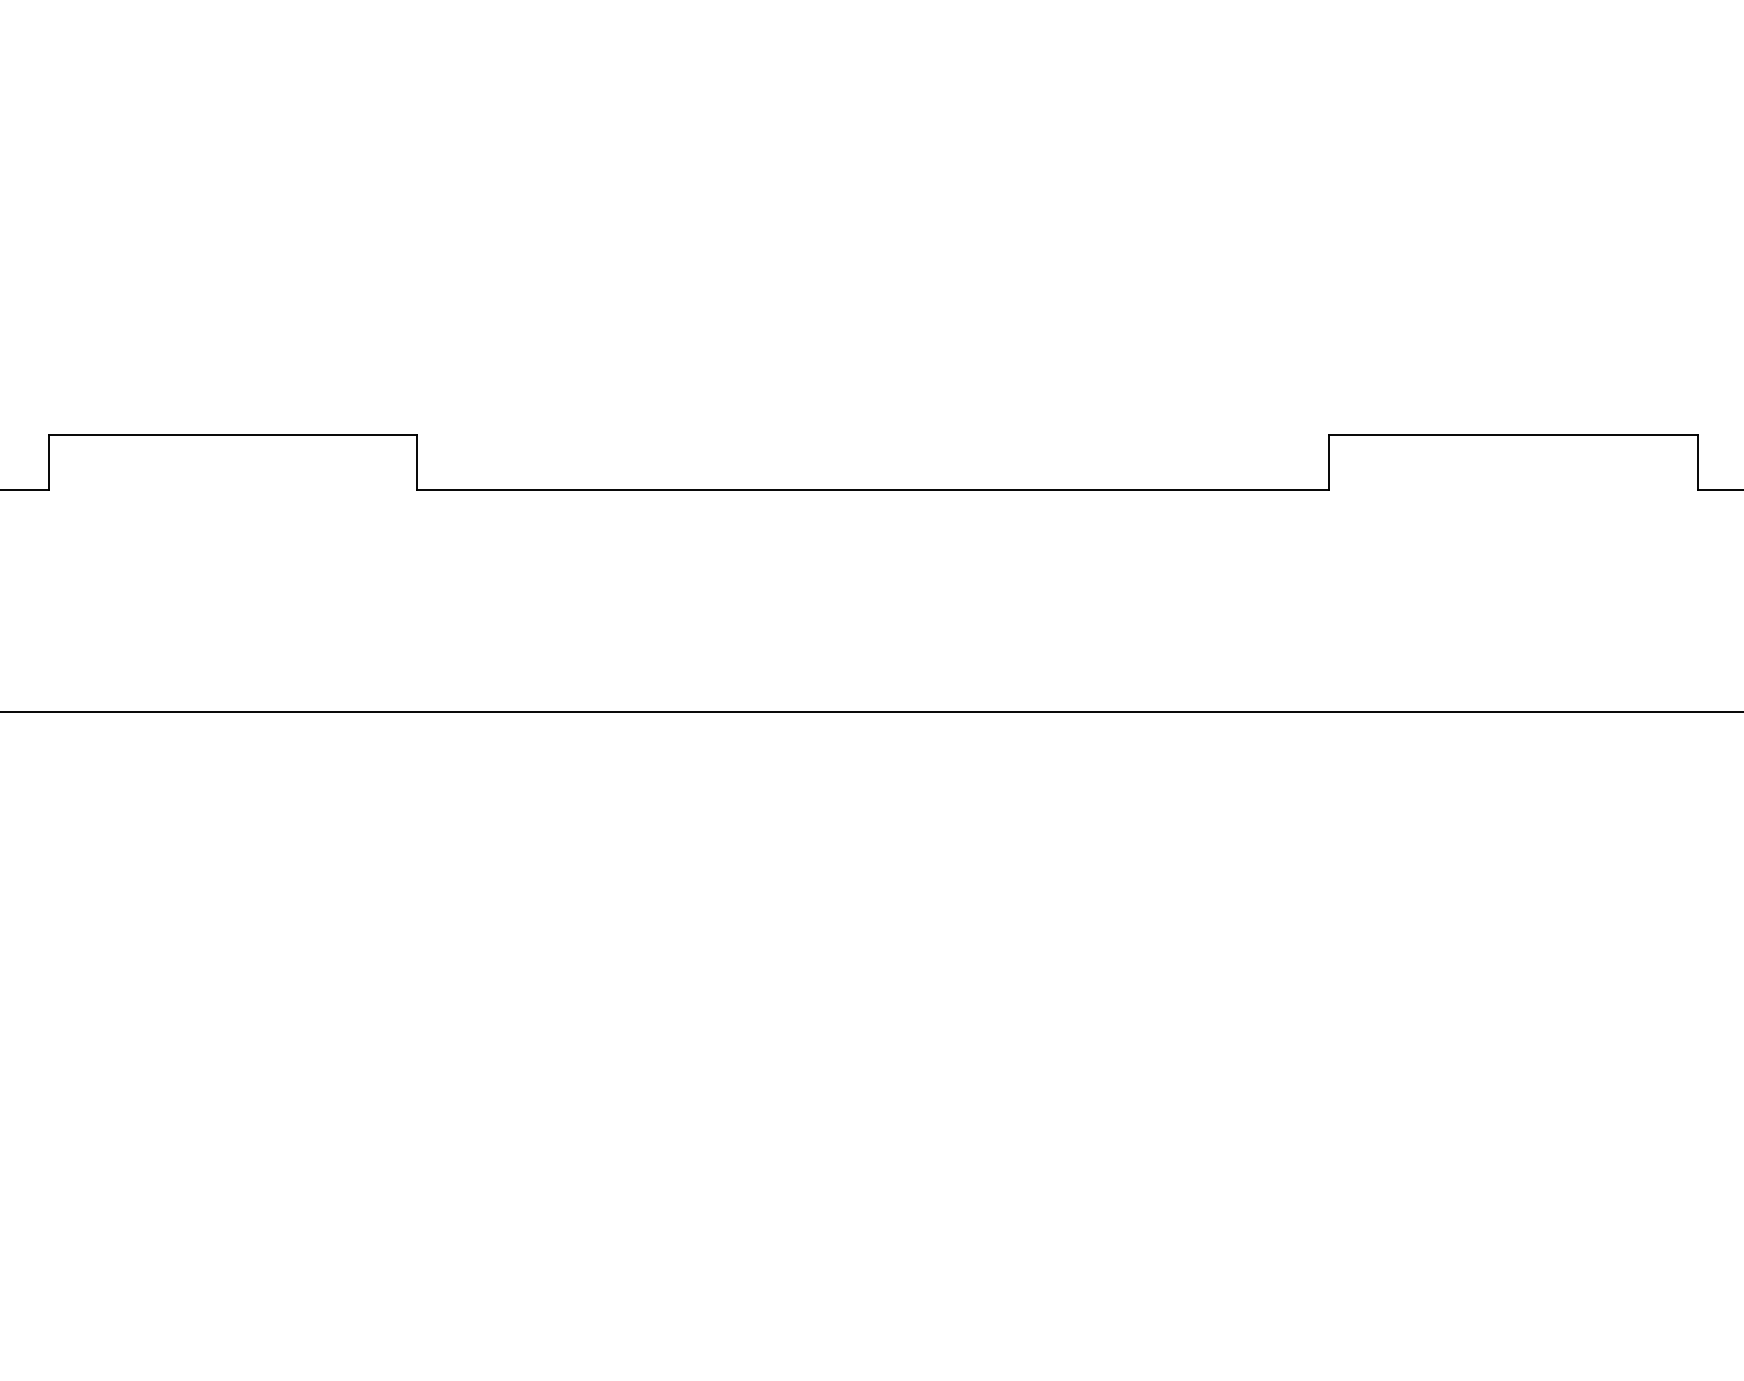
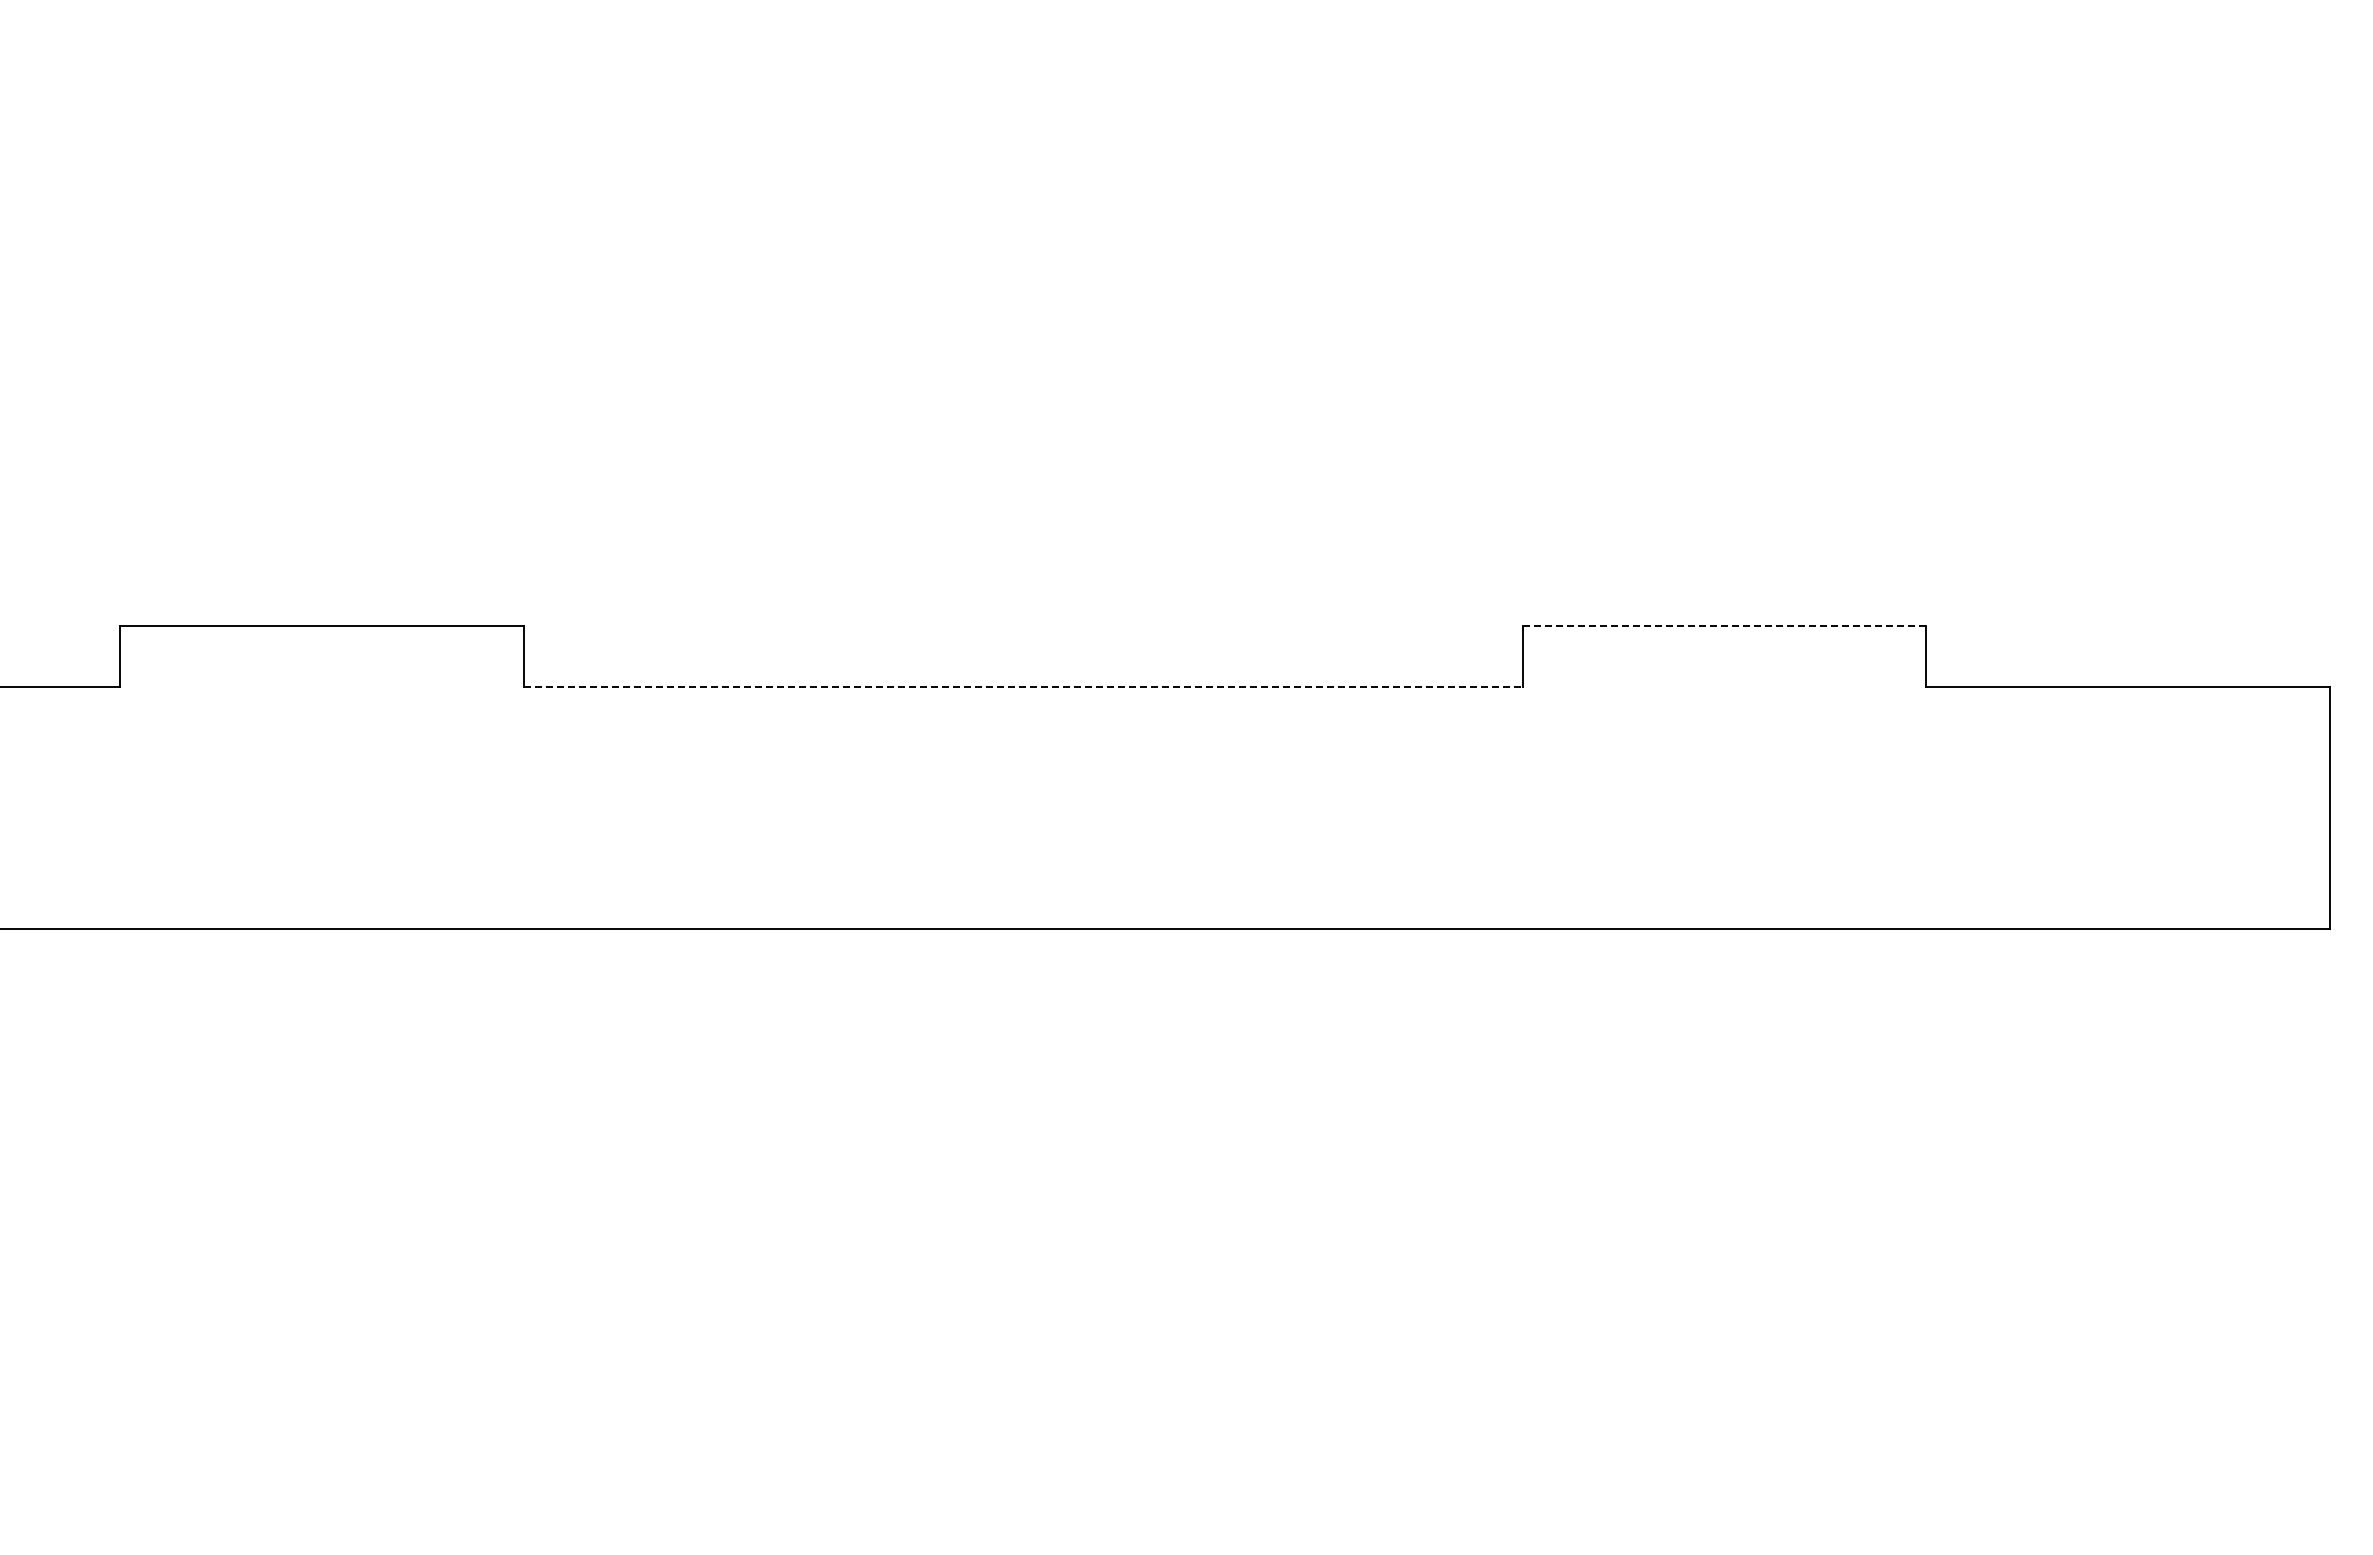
line: (1513, 435) -> (1724, 626), solid -> dashed
line: (873, 490) -> (1023, 686), solid -> dashed

